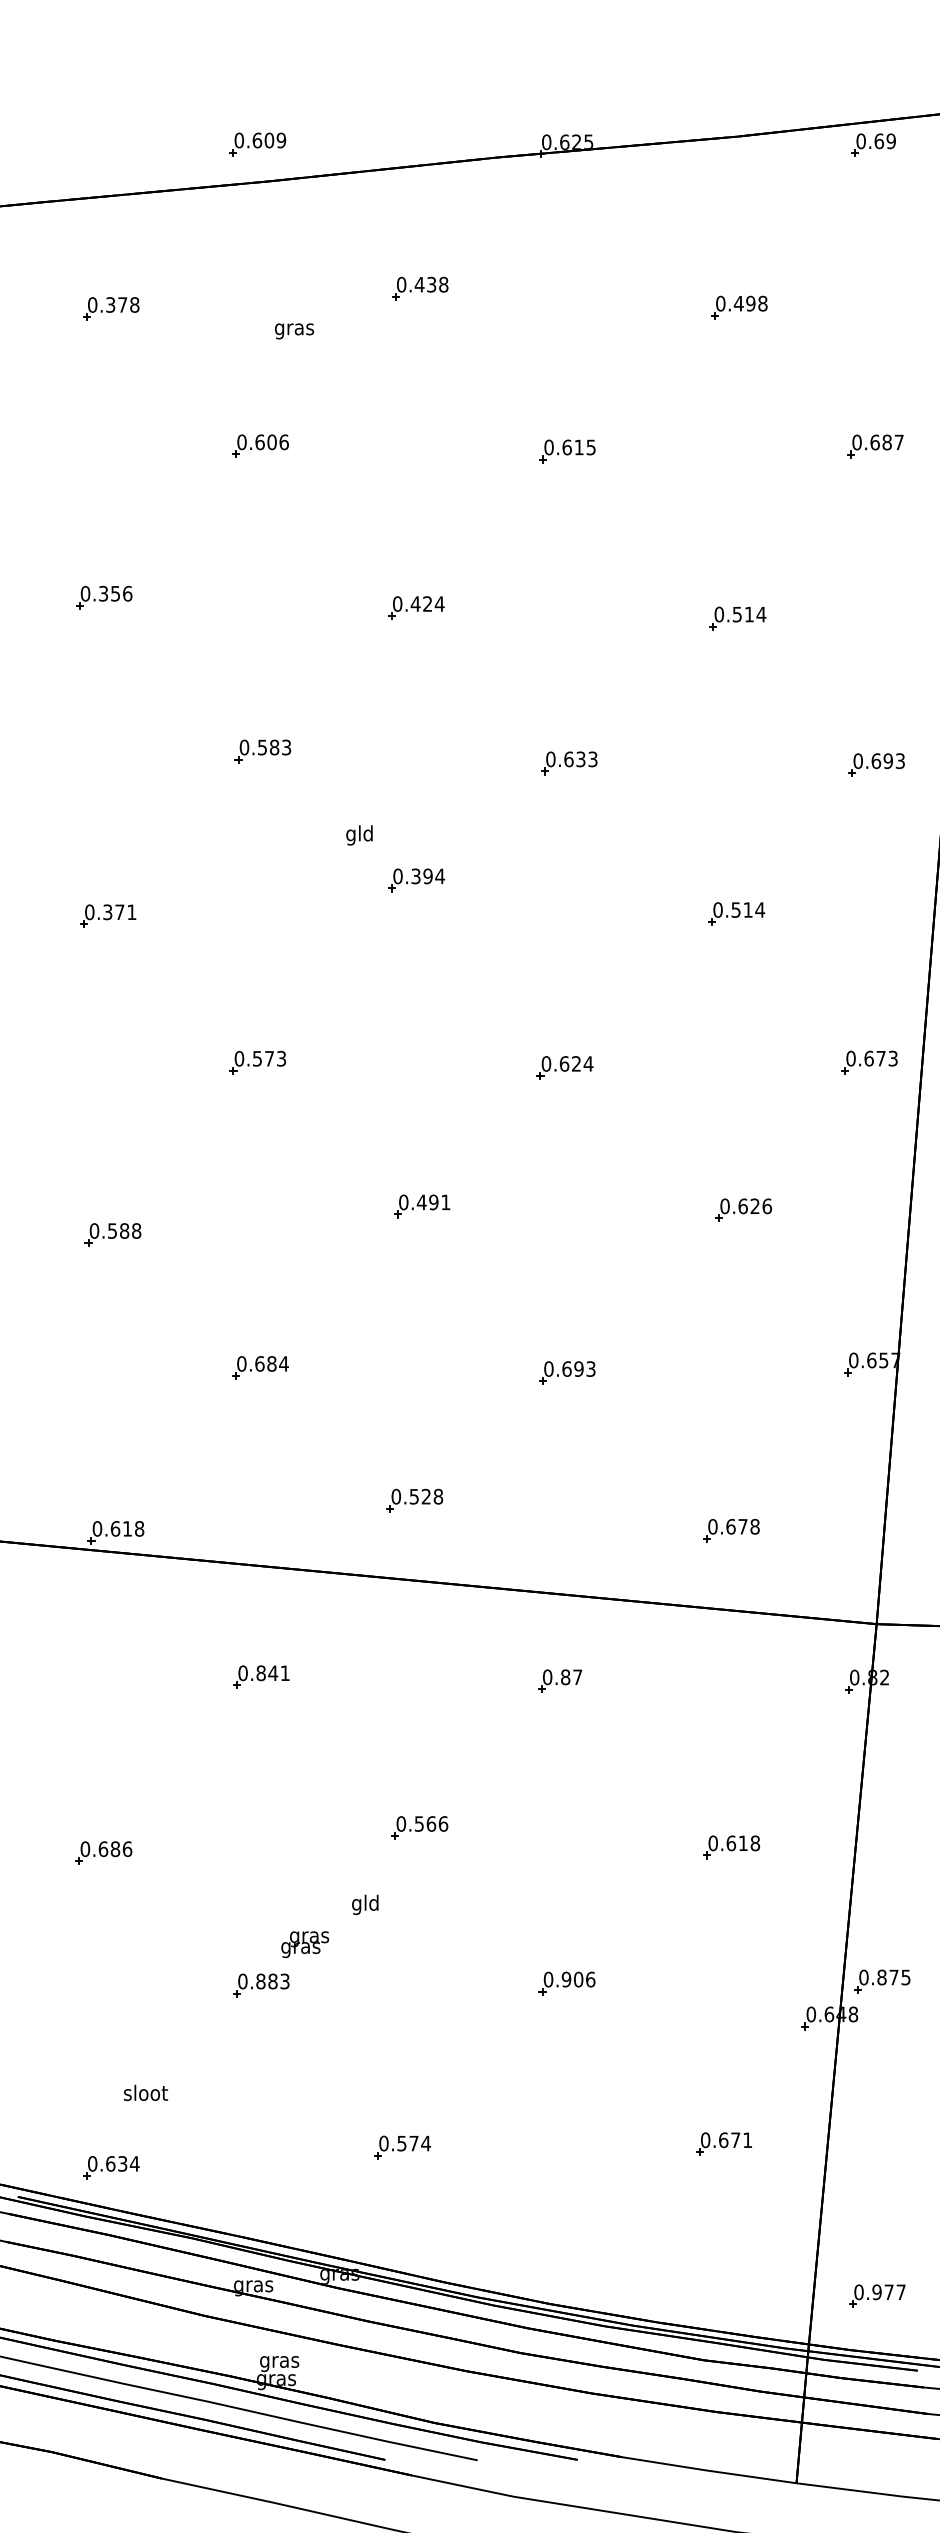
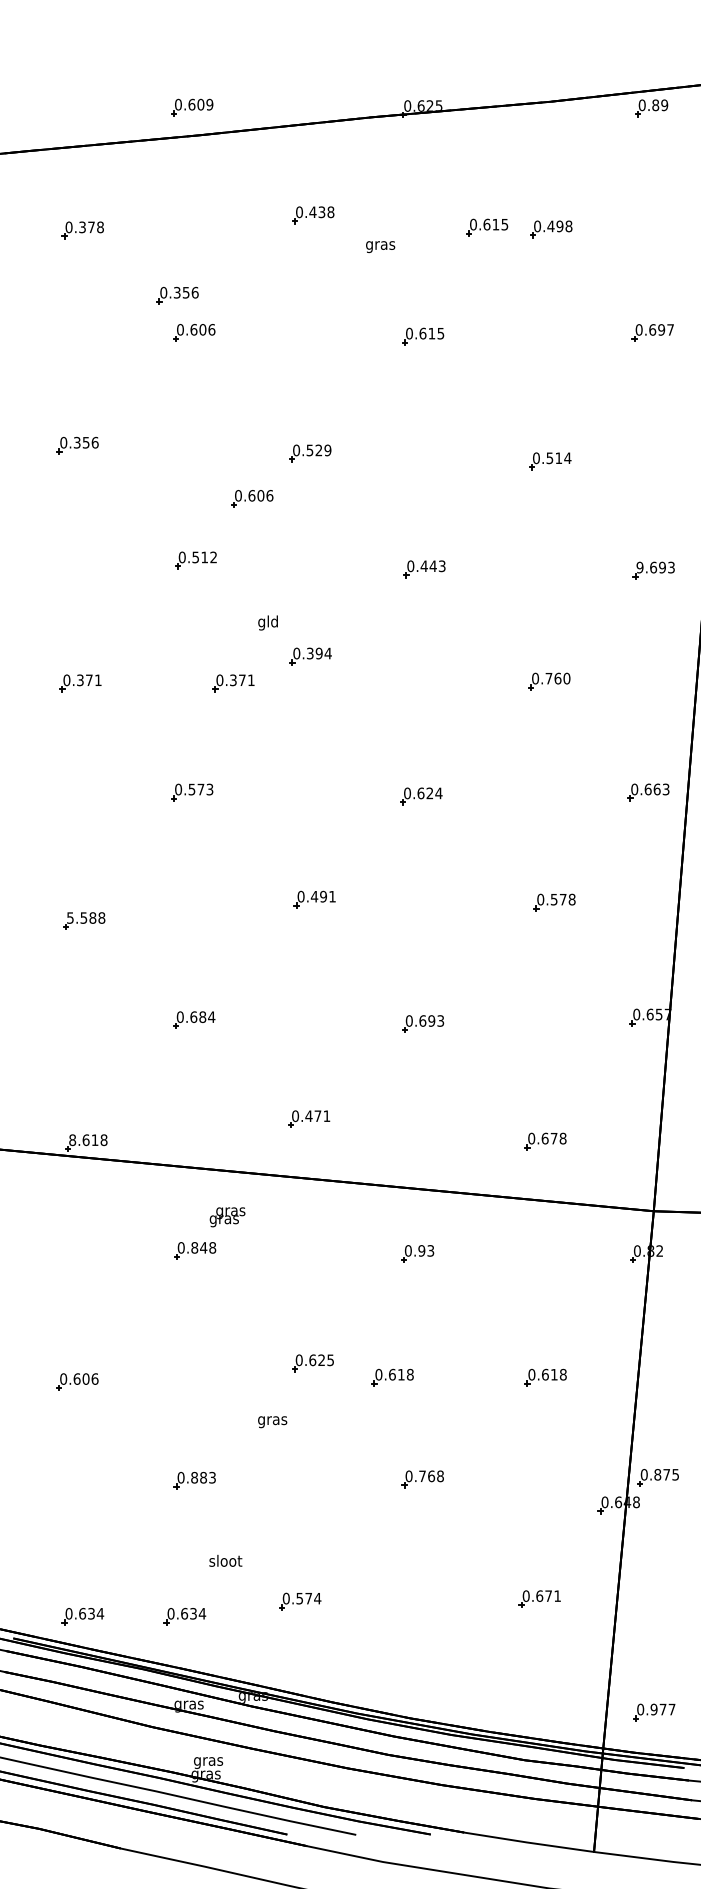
text: (878, 140) -> (655, 104), 0.69 -> 0.89
part: (653, 305) -> (487, 227), added
text: (294, 330) -> (380, 246), moved
part: (238, 396) -> (177, 295), added
text: (886, 441) -> (661, 329), 0.687 -> 0.697
text: (427, 604) -> (318, 450), 0.424 -> 0.529
part: (338, 668) -> (252, 498), added
text: (279, 747) -> (208, 557), 0.583 -> 0.512
text: (574, 759) -> (428, 566), 0.633 -> 0.443
text: (857, 761) -> (639, 567), 0.693 -> 9.693
text: (747, 909) -> (557, 678), 0.514 -> 0.760
part: (313, 916) -> (233, 683), added
text: (880, 1058) -> (656, 789), 0.673 -> 0.663
text: (754, 1206) -> (562, 899), 0.626 -> 0.578
text: (94, 1230) -> (70, 917), 0.588 -> 5.588
text: (425, 1497) -> (317, 1116), 0.528 -> 0.471
text: (97, 1527) -> (72, 1139), 0.618 -> 8.618
text: (284, 1672) -> (212, 1247), 0.841 -> 0.848
text: (571, 1676) -> (426, 1250), 0.87 -> 0.93
text: (431, 1824) -> (321, 1360), 0.566 -> 0.625
part: (526, 1847) -> (392, 1377), added
text: (114, 1848) -> (85, 1378), 0.686 -> 0.606
text: (365, 1904) -> (272, 1420), gld -> gras
text: (305, 1944) -> (227, 1217), moved
text: (578, 1979) -> (431, 1476), 0.906 -> 0.768
text: (145, 2092) -> (225, 1560), moved
part: (247, 2167) -> (184, 1616), added

